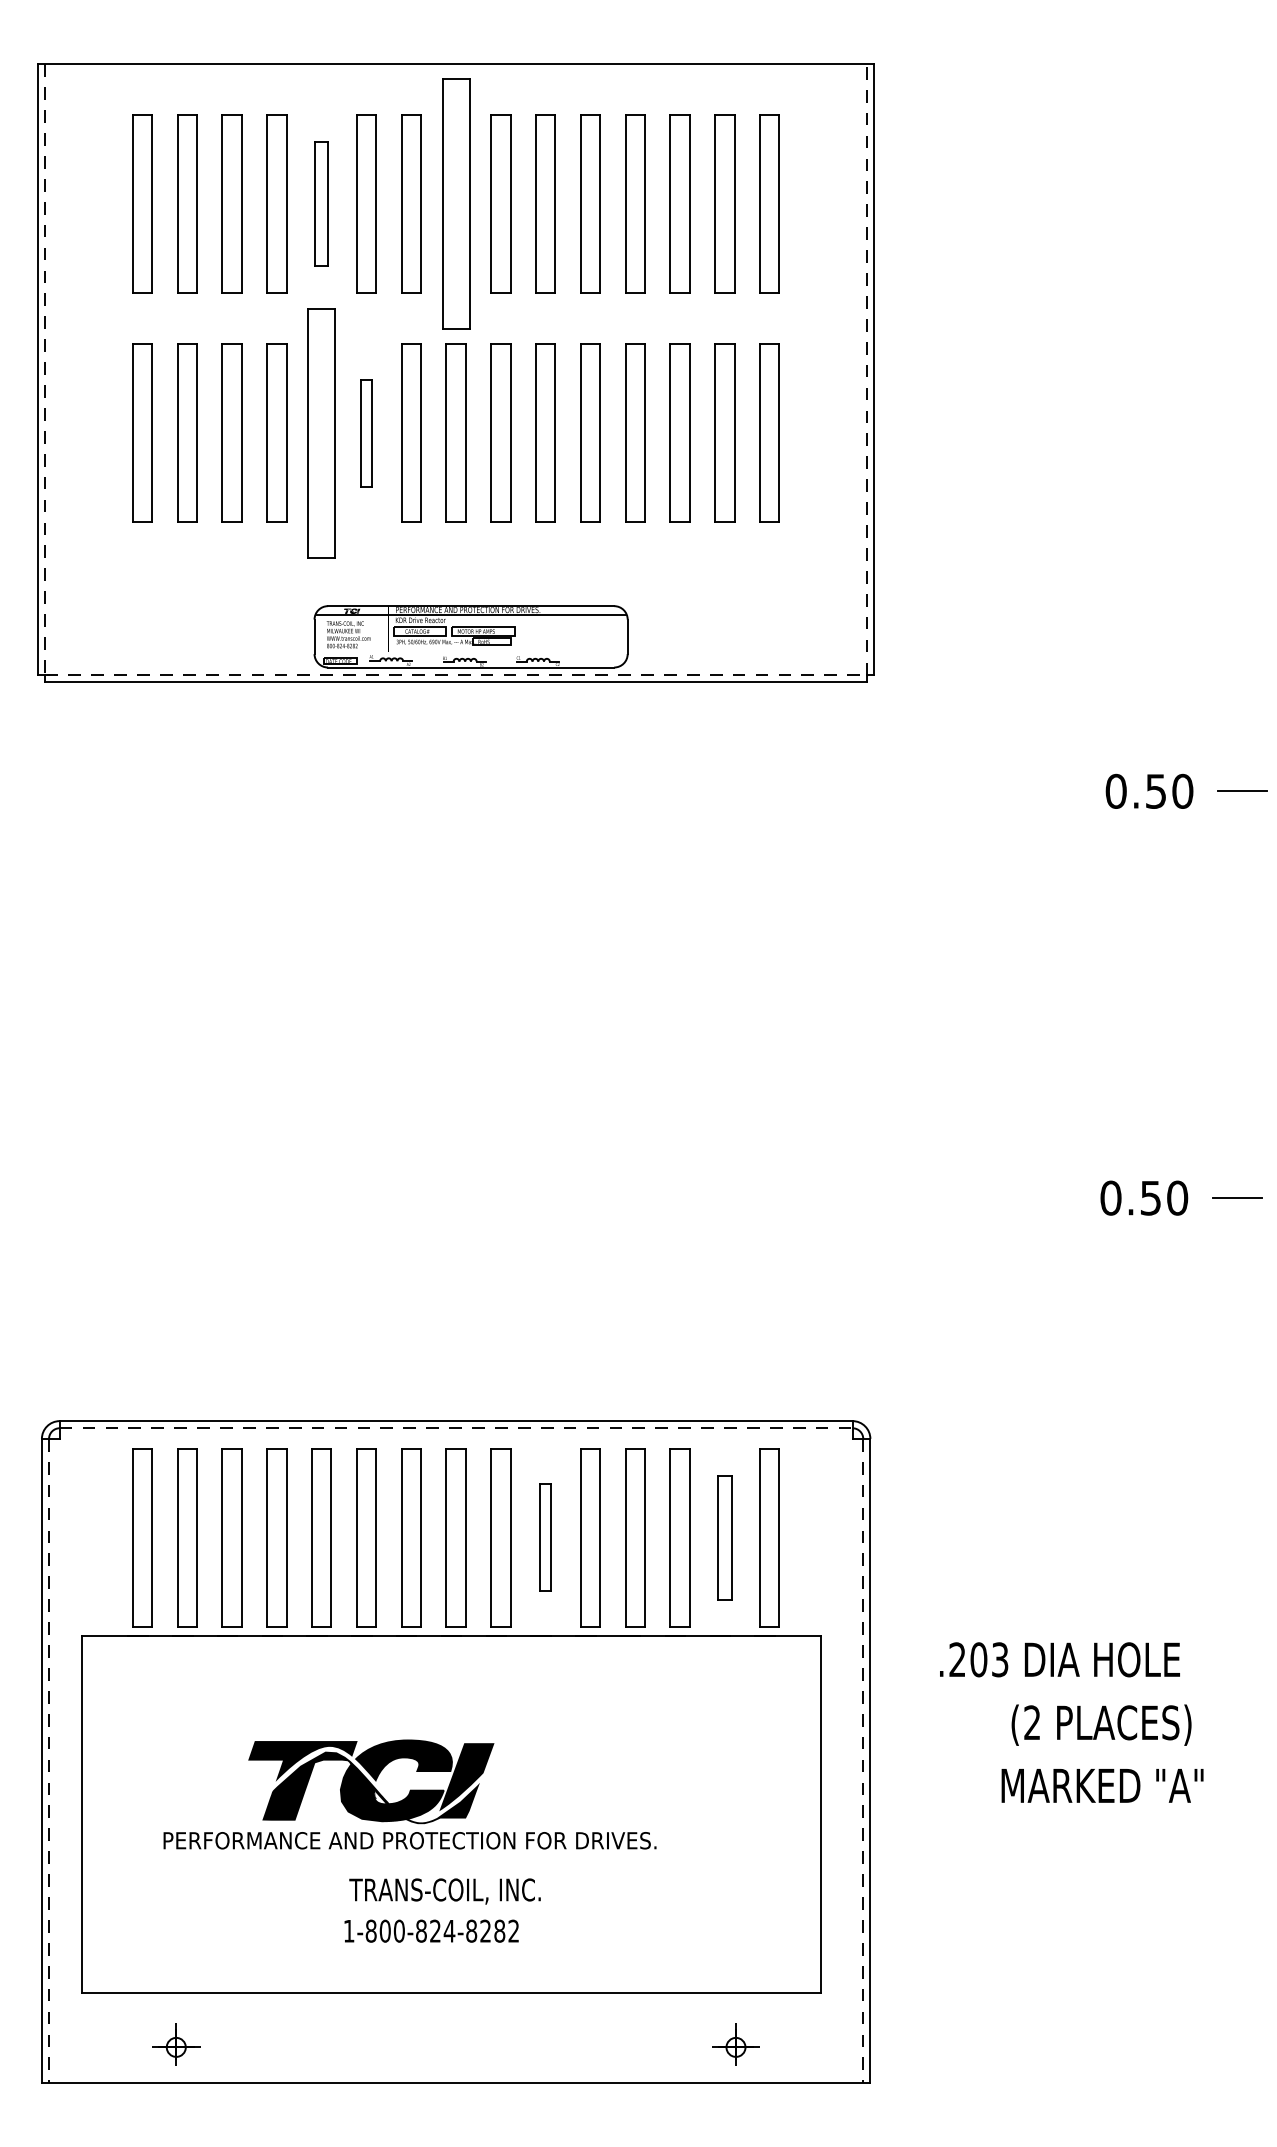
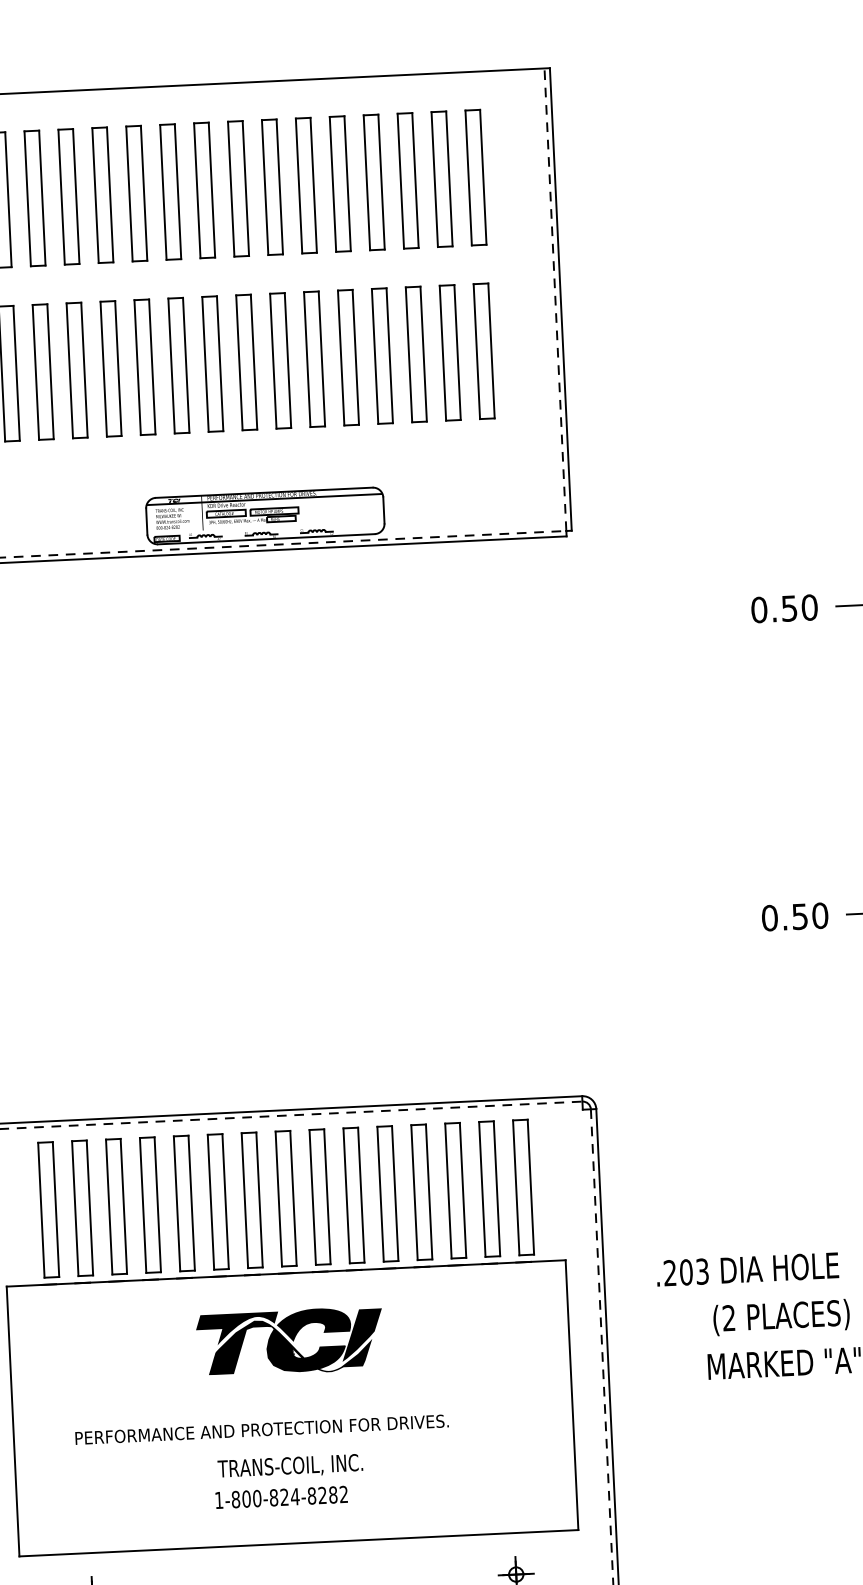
part: (321, 203) -> (136, 193), size x1.43
part: (455, 203) -> (238, 188), size x0.71
part: (321, 432) -> (144, 366), size x0.71
part: (366, 432) -> (178, 365), size x1.67
part: (545, 1537) -> (353, 1195), size x1.67
part: (724, 1537) -> (489, 1188), size x1.43
part: (371, 1781) -> (290, 1341), moved

